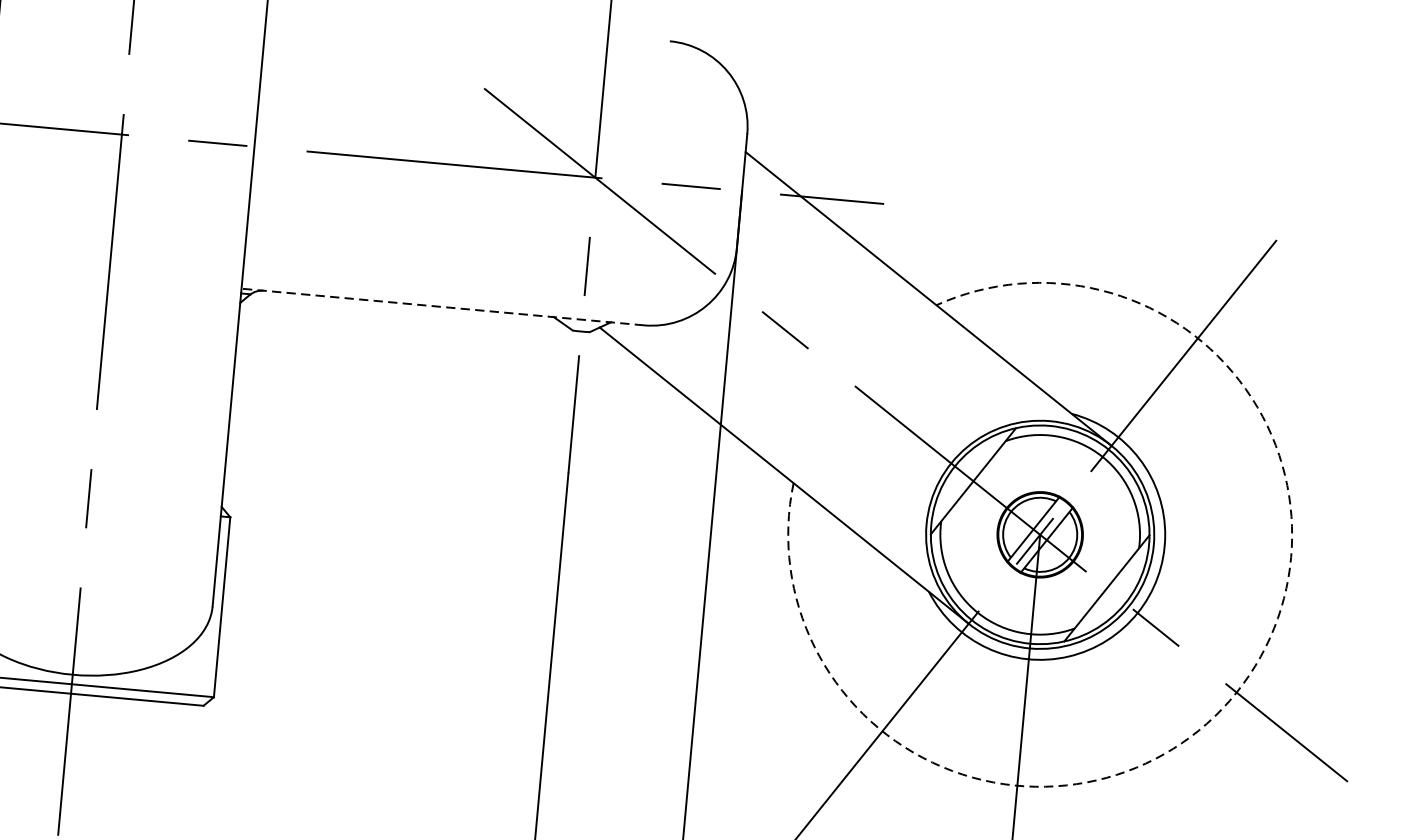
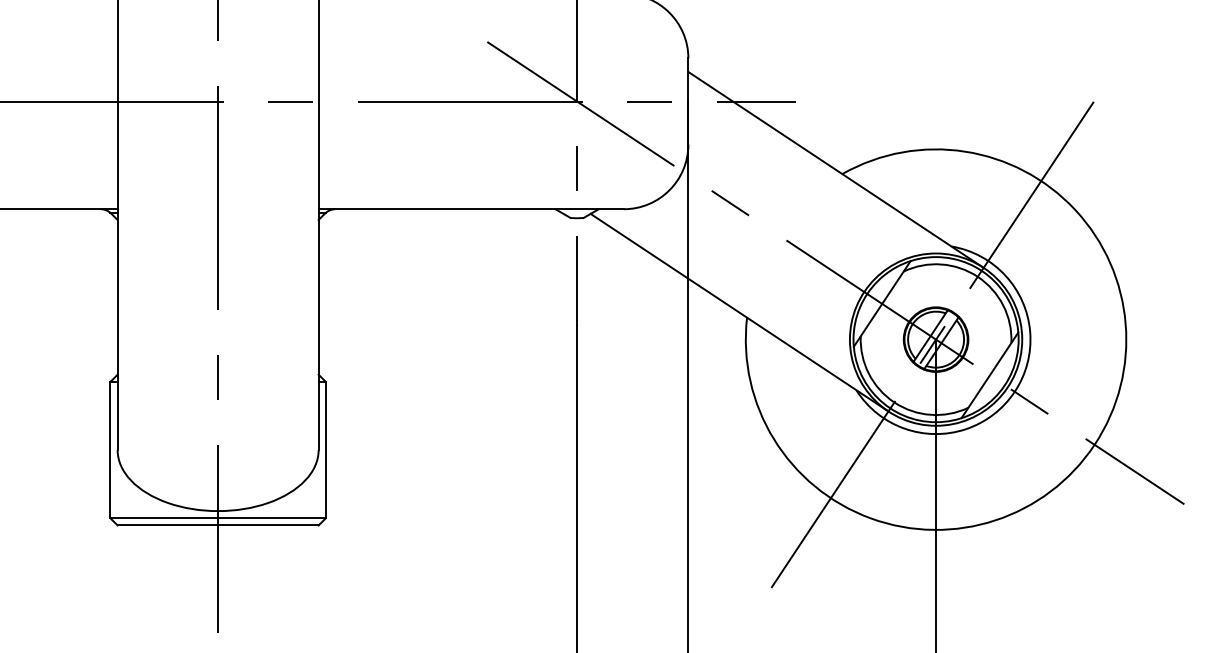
line: (443, 307) -> (471, 209), dashed -> solid
arc: (1236, 692) -> (1094, 444), dashed -> solid

